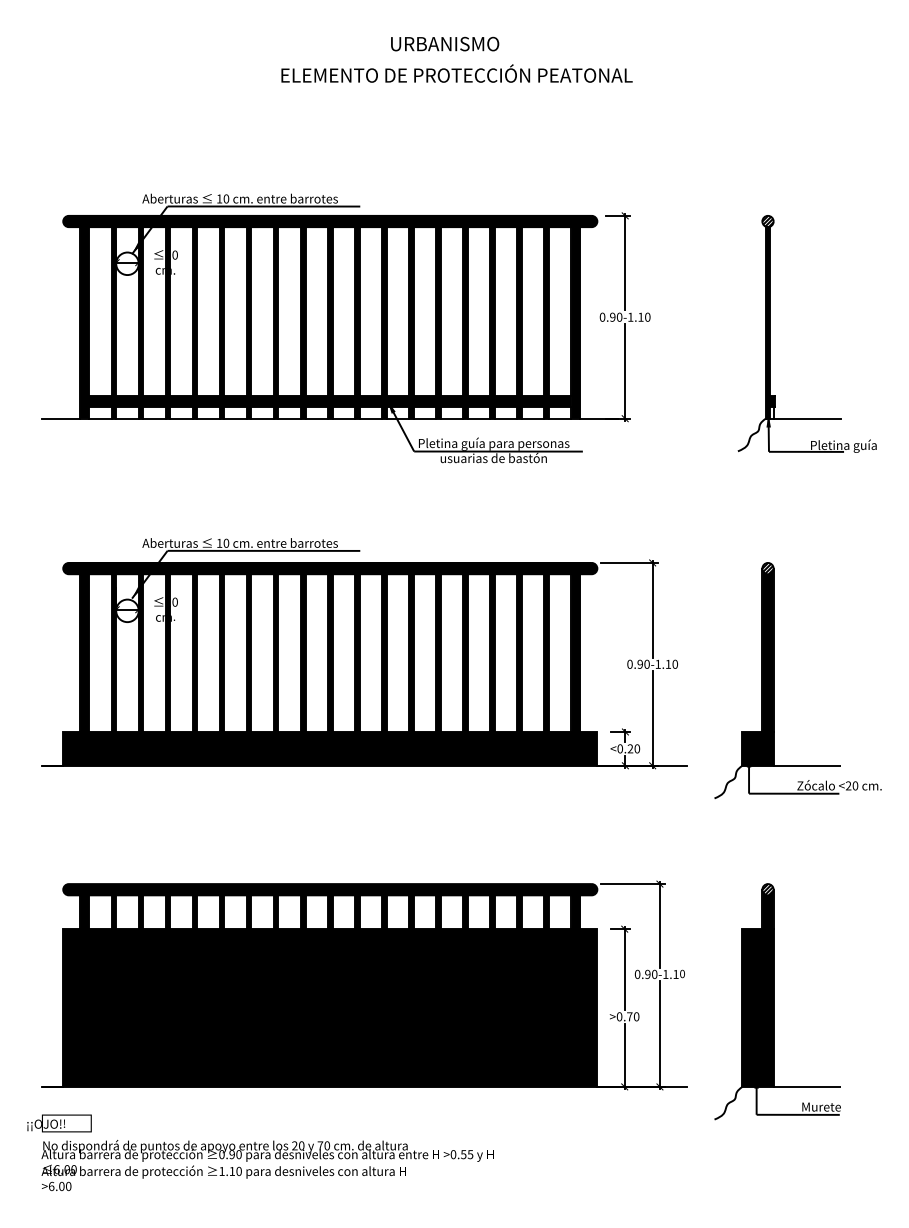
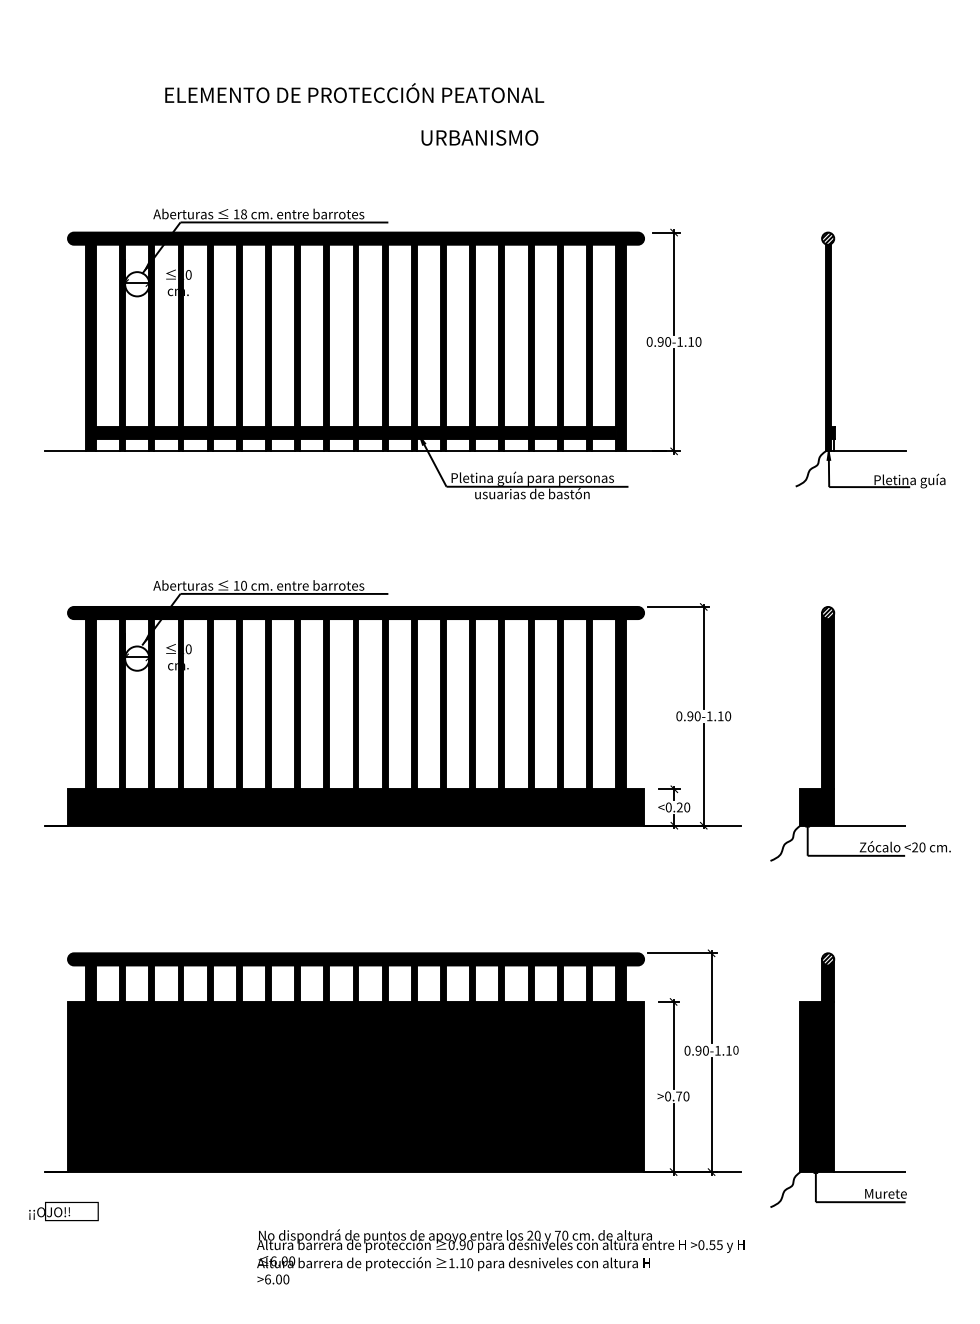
text: (445, 43) -> (480, 137), moved
text: (456, 73) -> (354, 93), moved
text: (226, 199) -> (244, 214), 10 -> 18
text: (267, 1165) -> (500, 1256), moved

